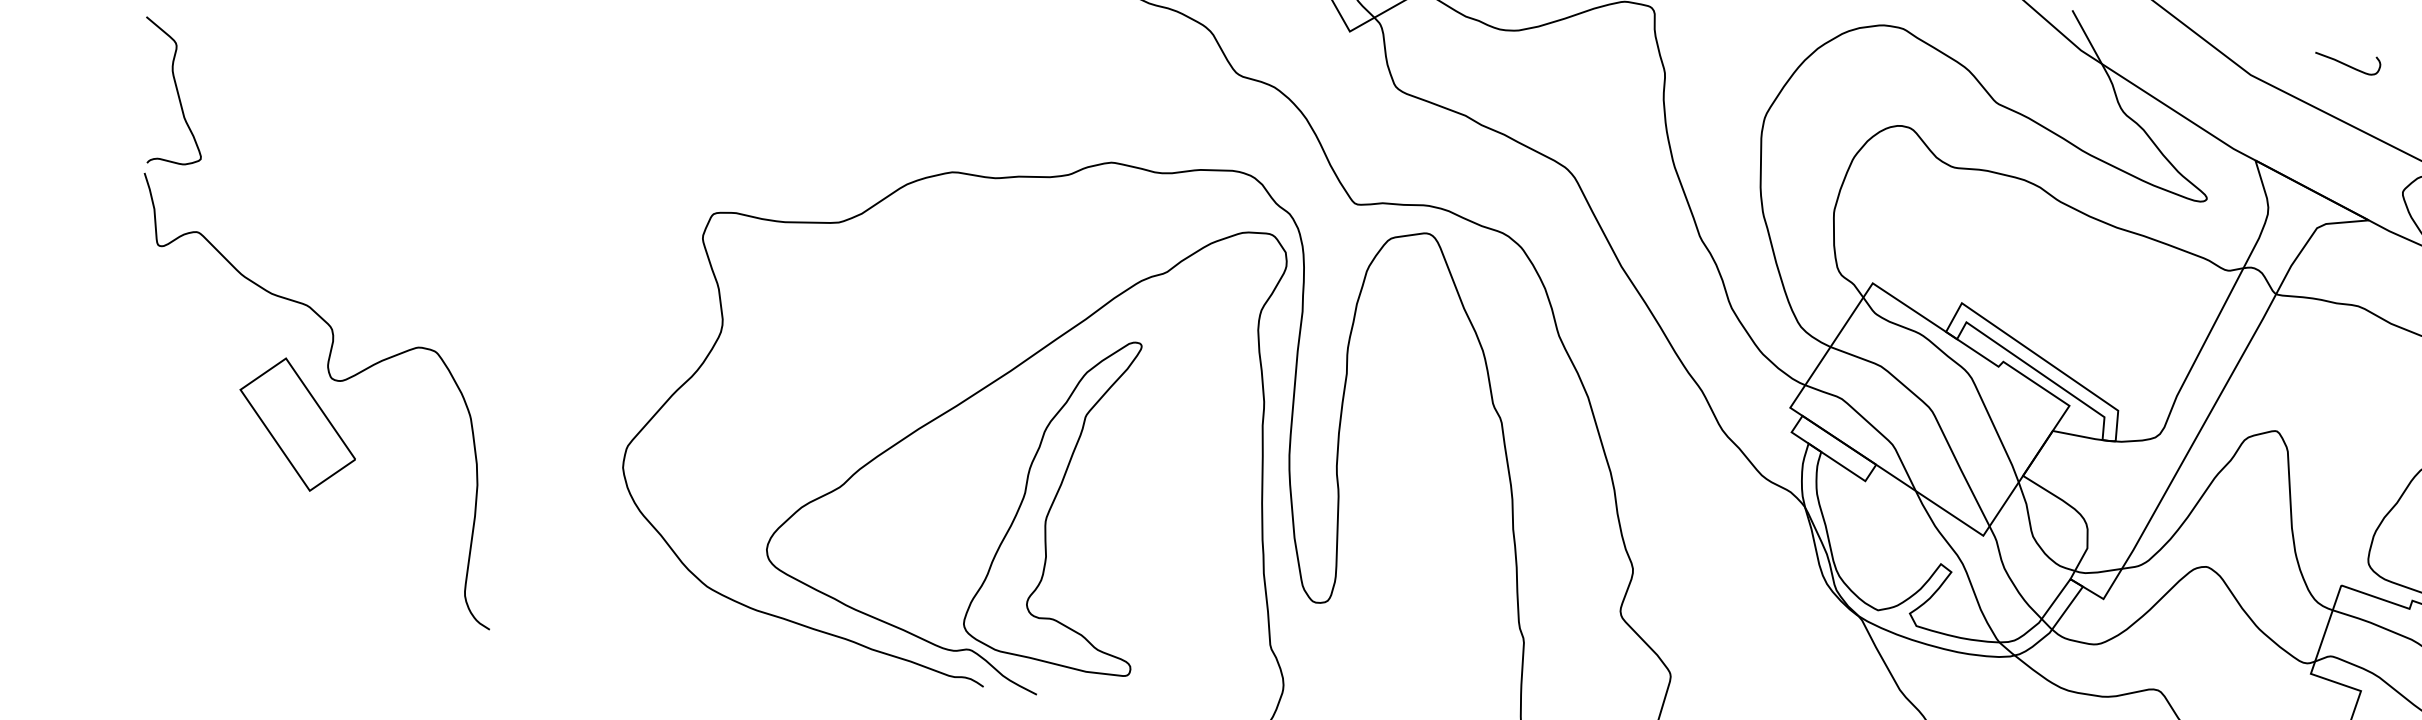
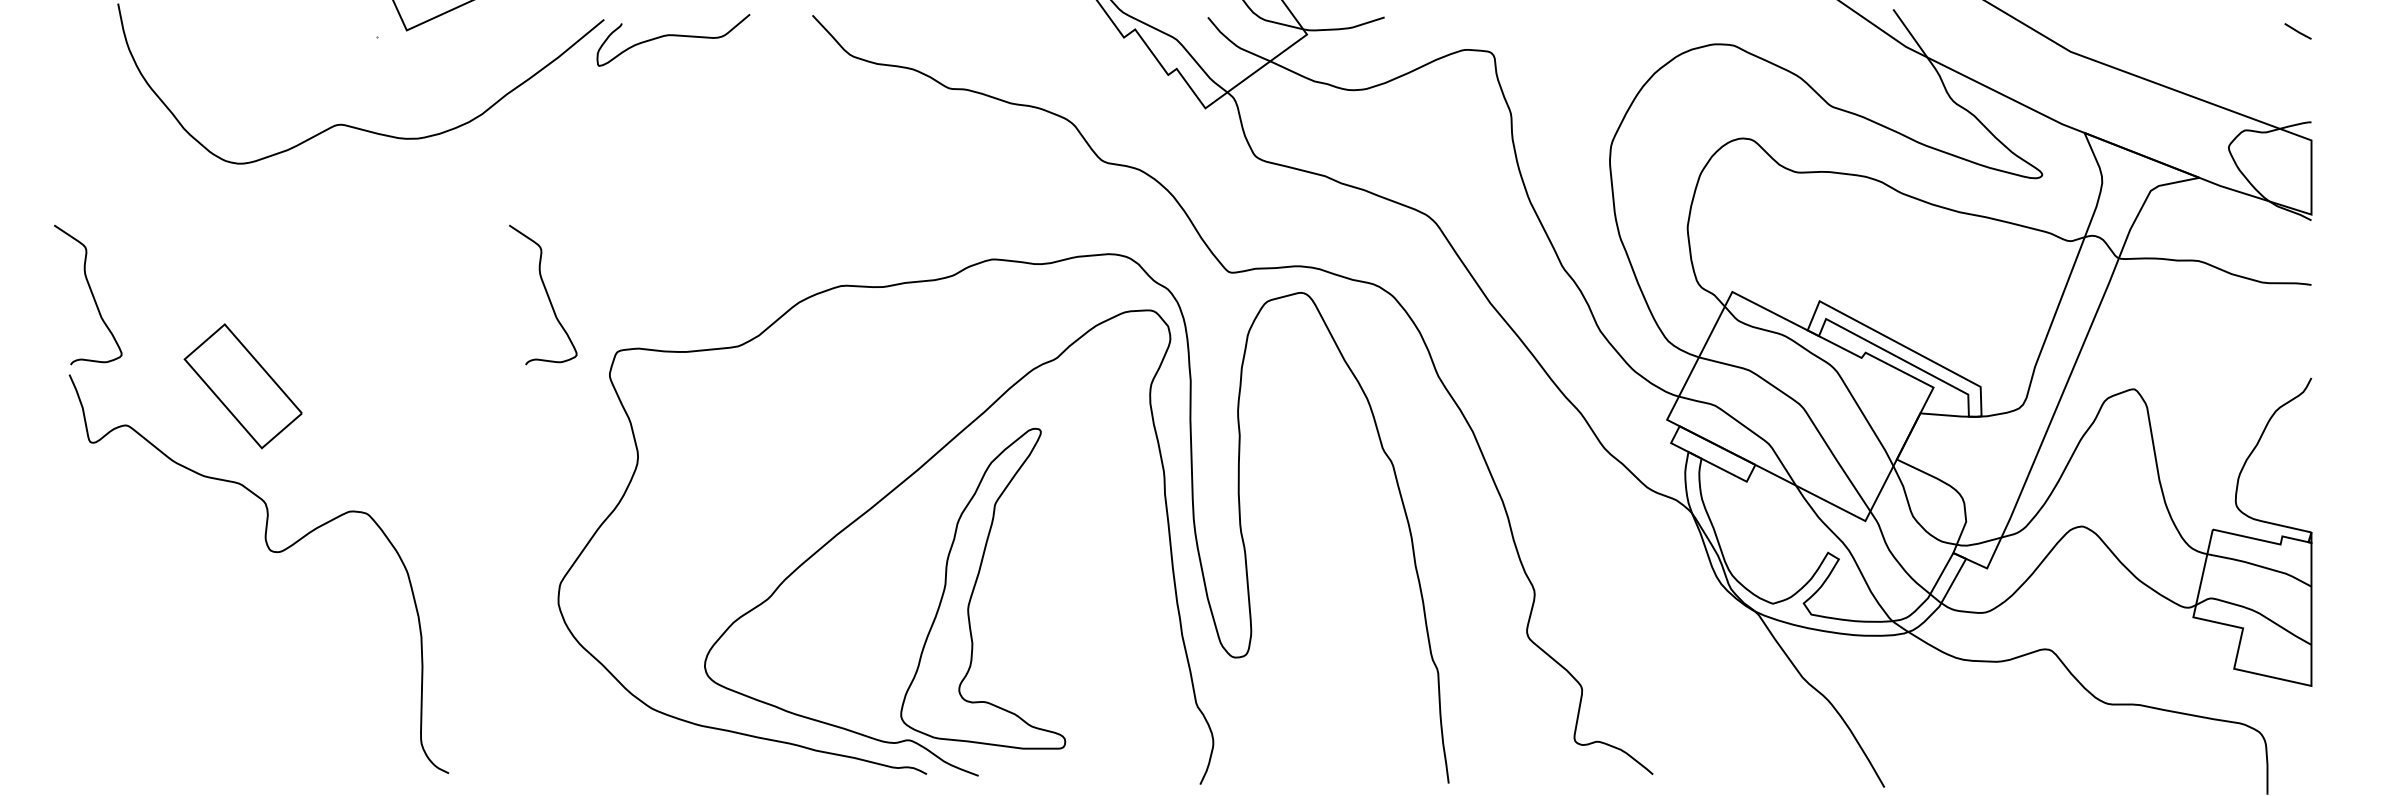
curve: (2347, 64) -> (2162, 31), removed
curve: (646, 144) -> (545, 292), added
part: (297, 424) -> (242, 386), moved

